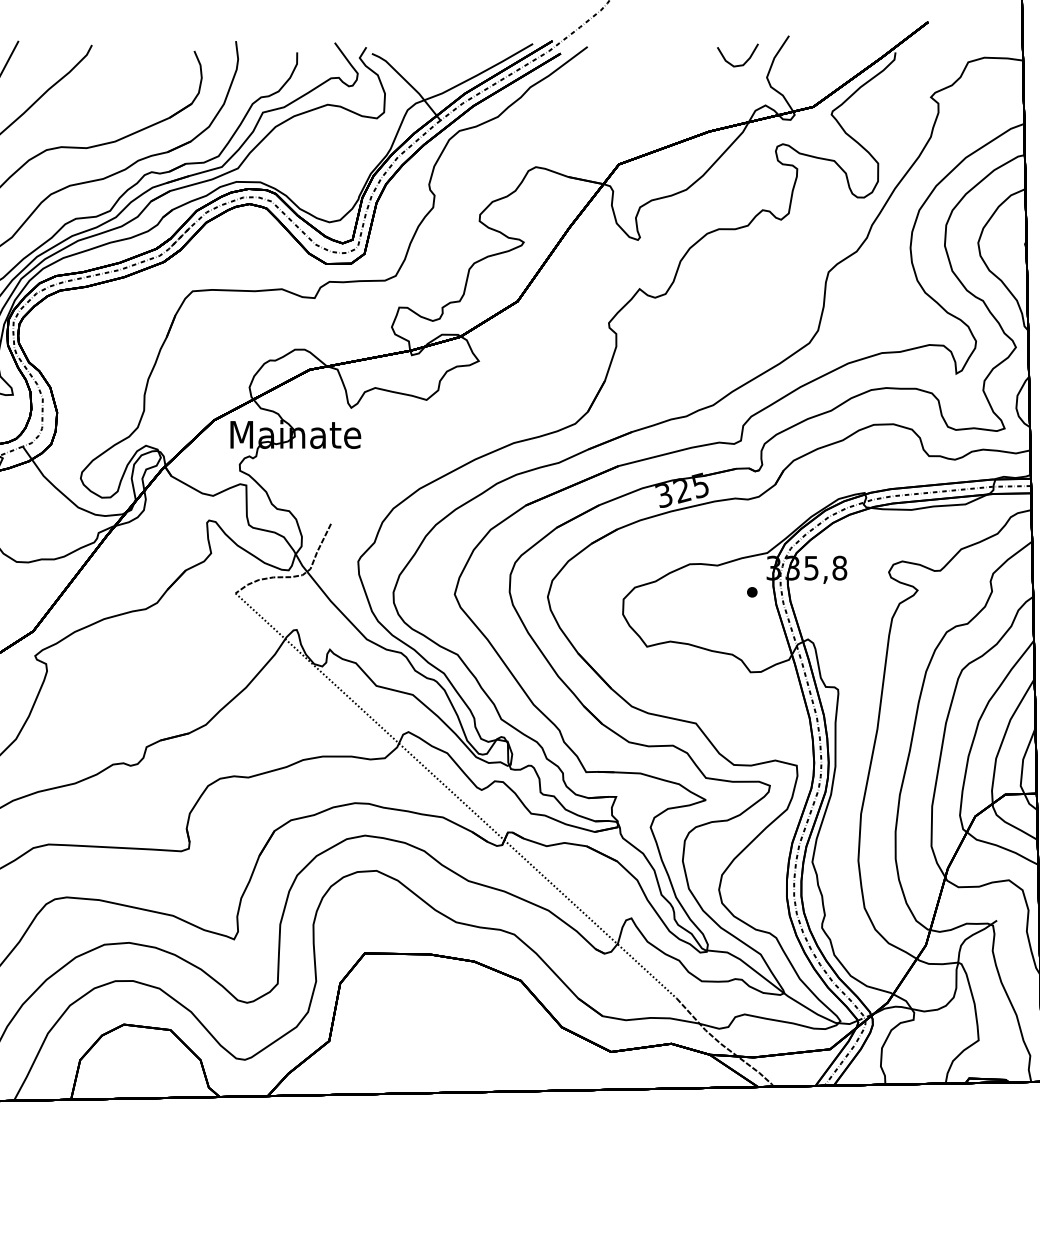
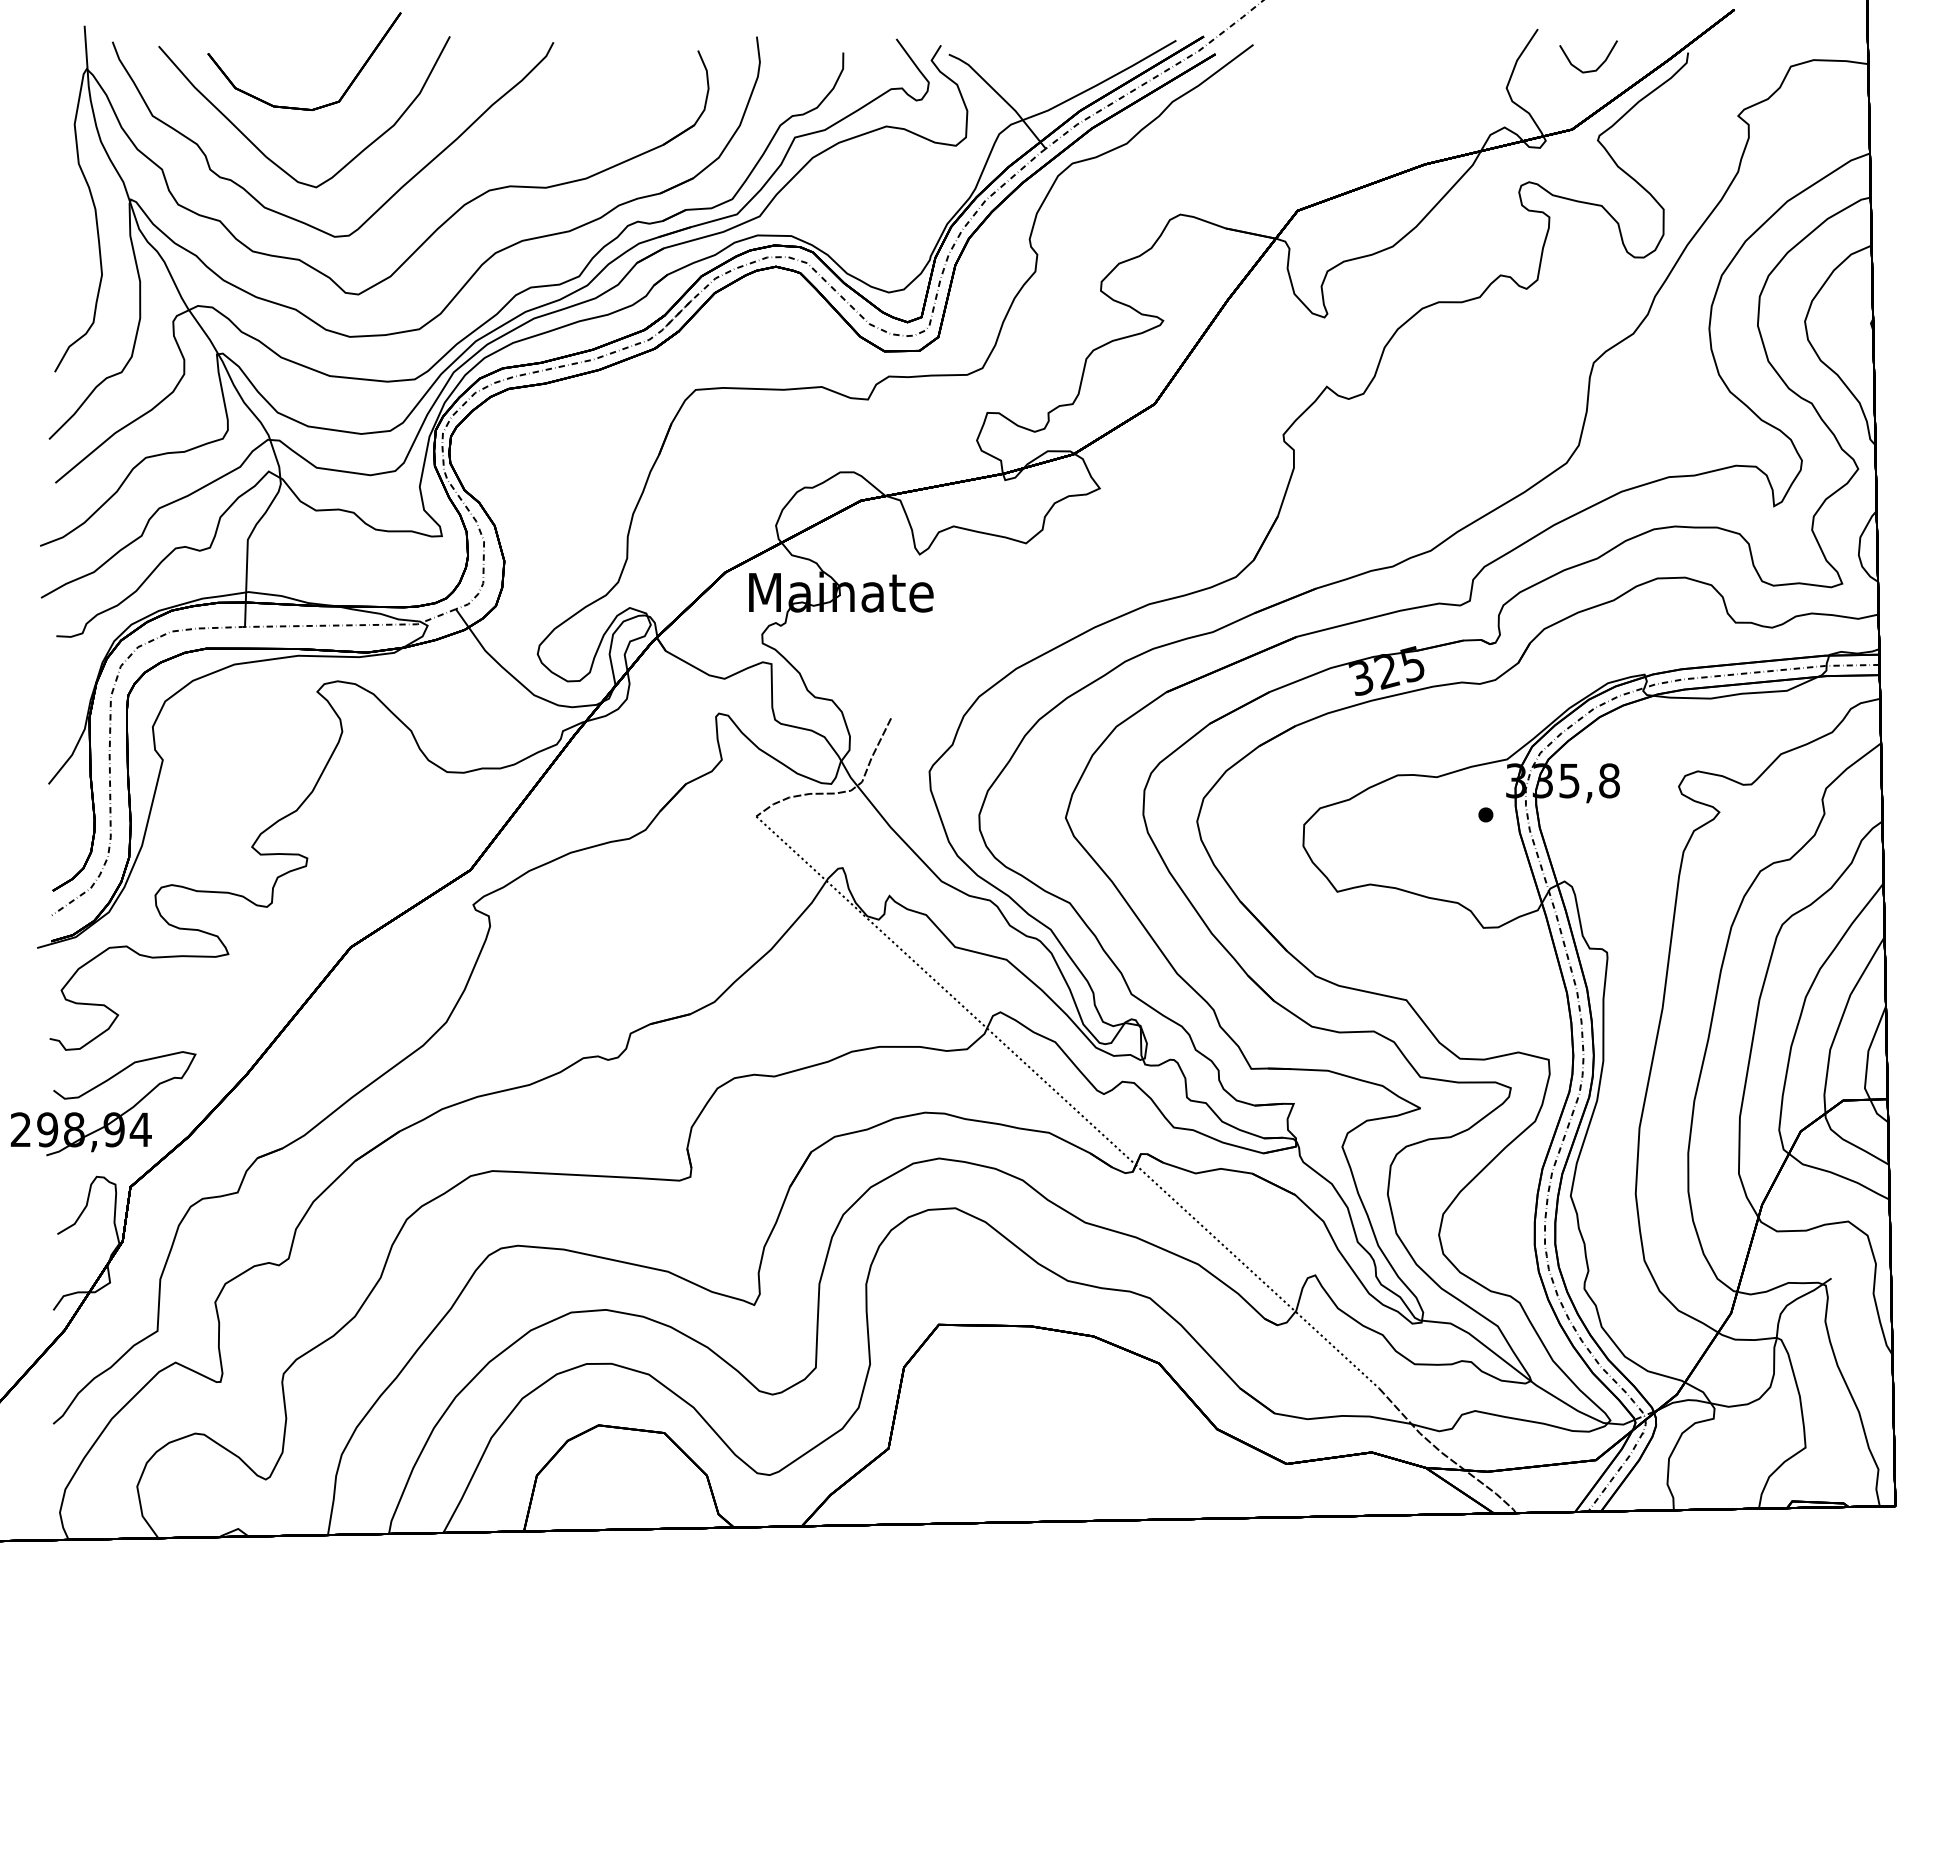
curve: (737, 65) -> (1588, 70), moved

